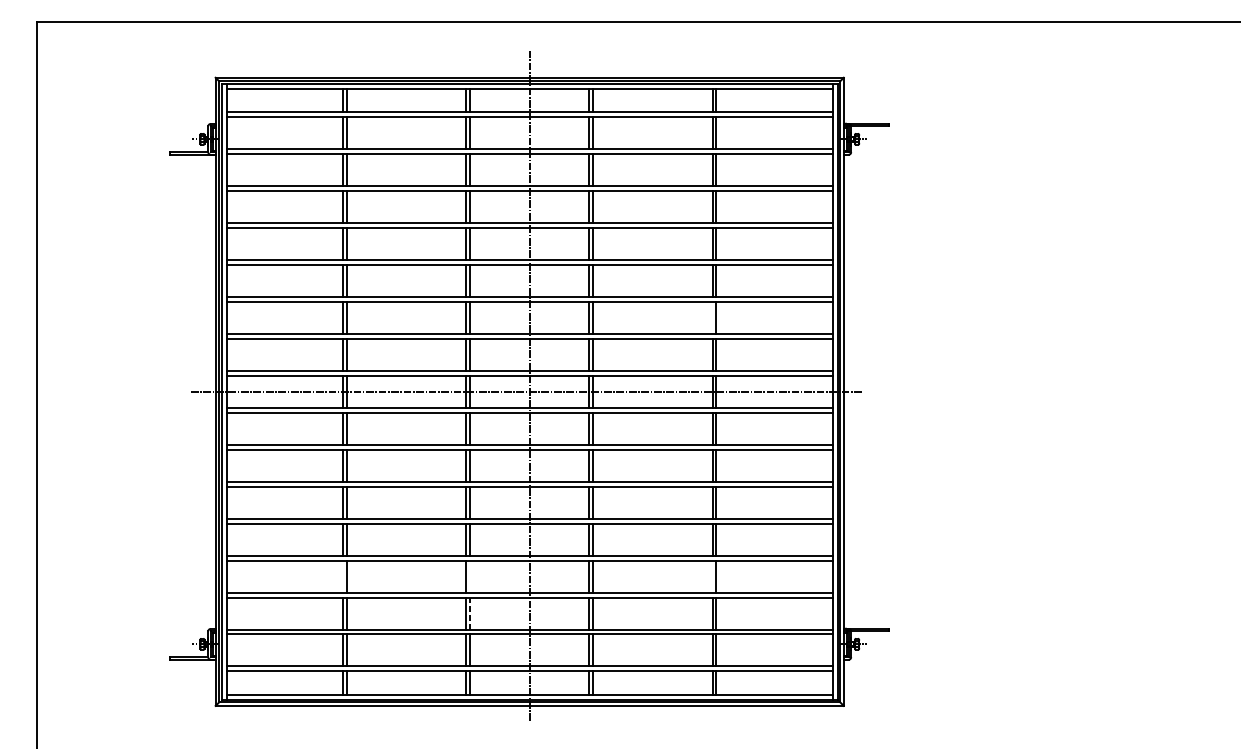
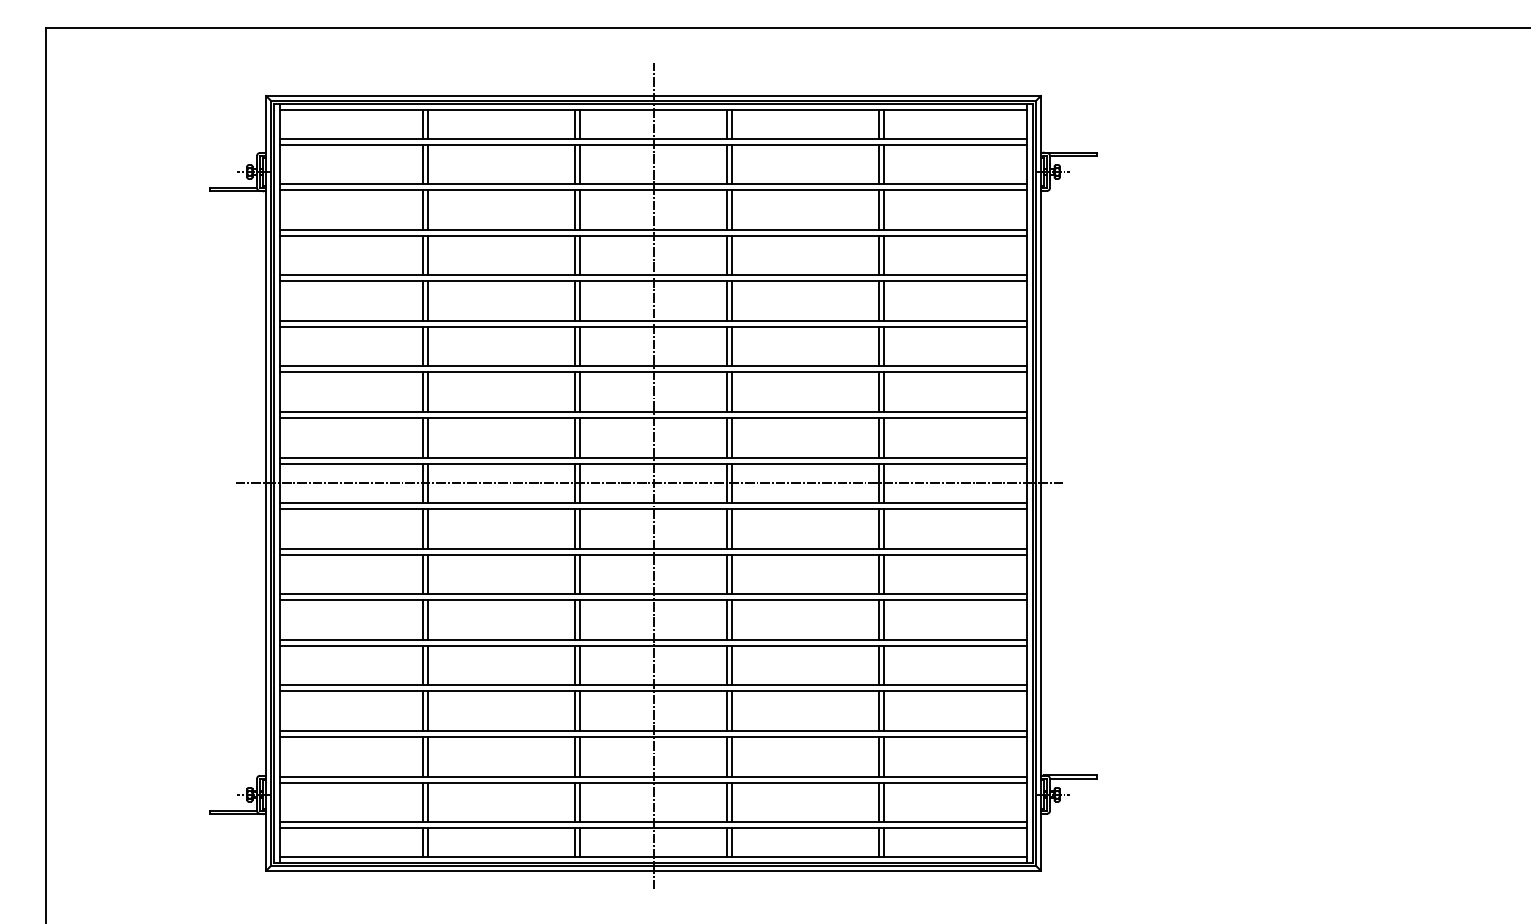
line: (712, 317) -> (879, 391), added
line: (343, 575) -> (423, 710), added
line: (469, 575) -> (579, 710), added
line: (712, 575) -> (879, 710), added
line: (469, 613) -> (579, 756), dashed -> solid

